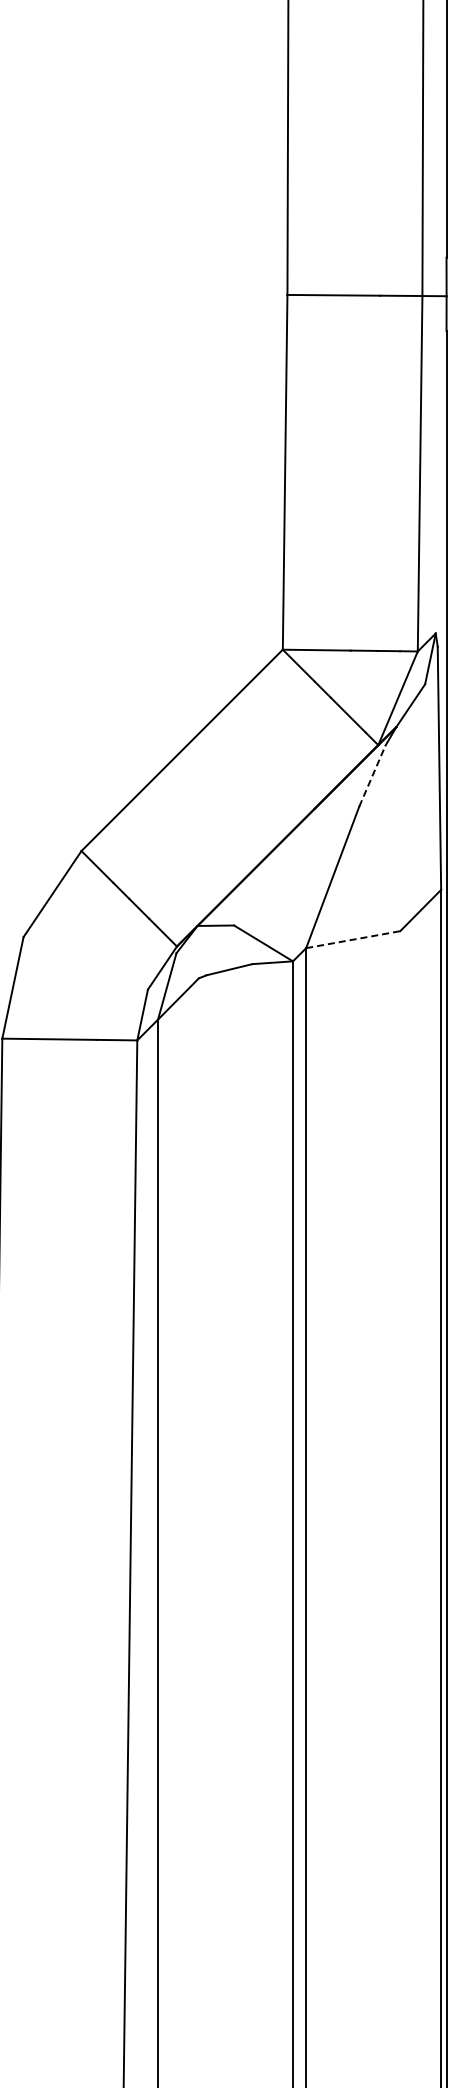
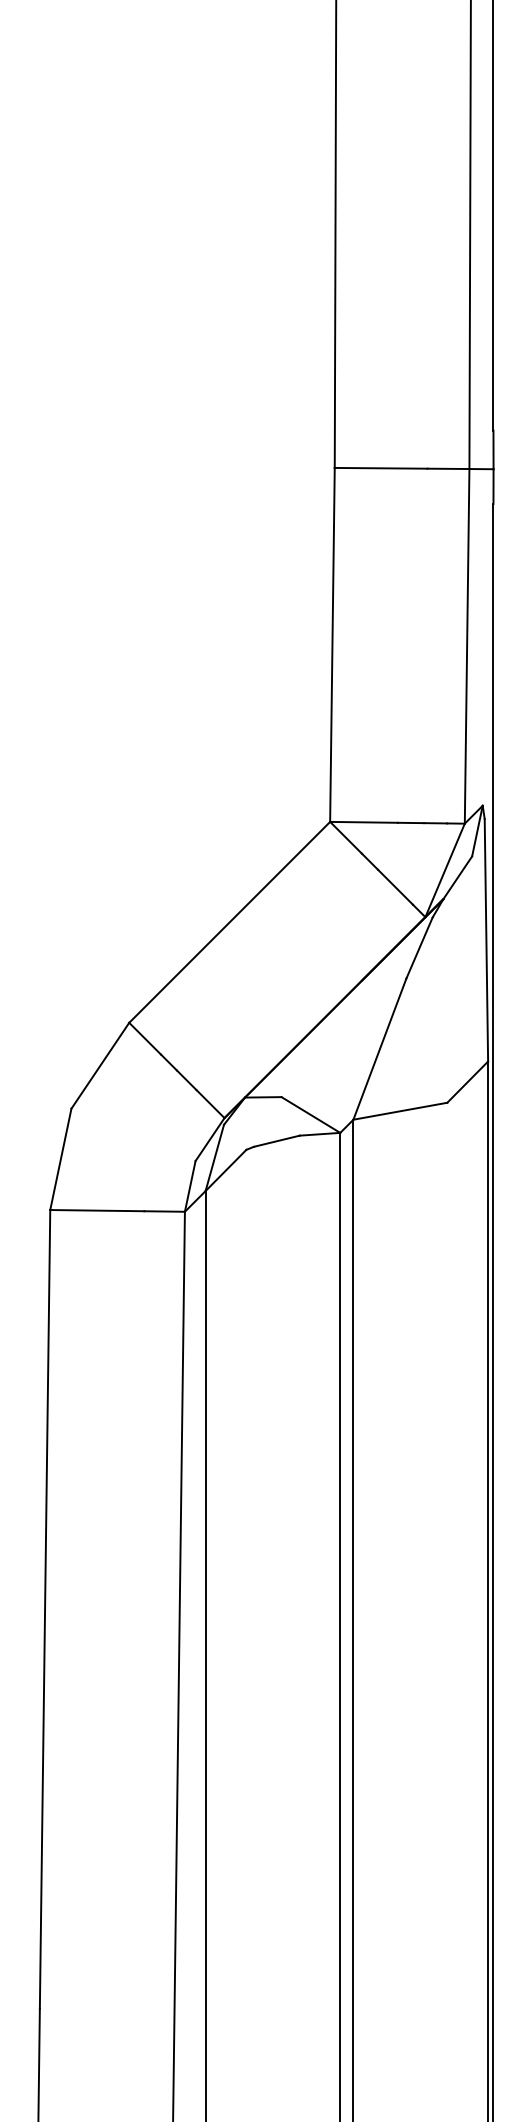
line: (372, 775) -> (419, 947), dashed -> solid
line: (353, 939) -> (400, 1111), dashed -> solid

